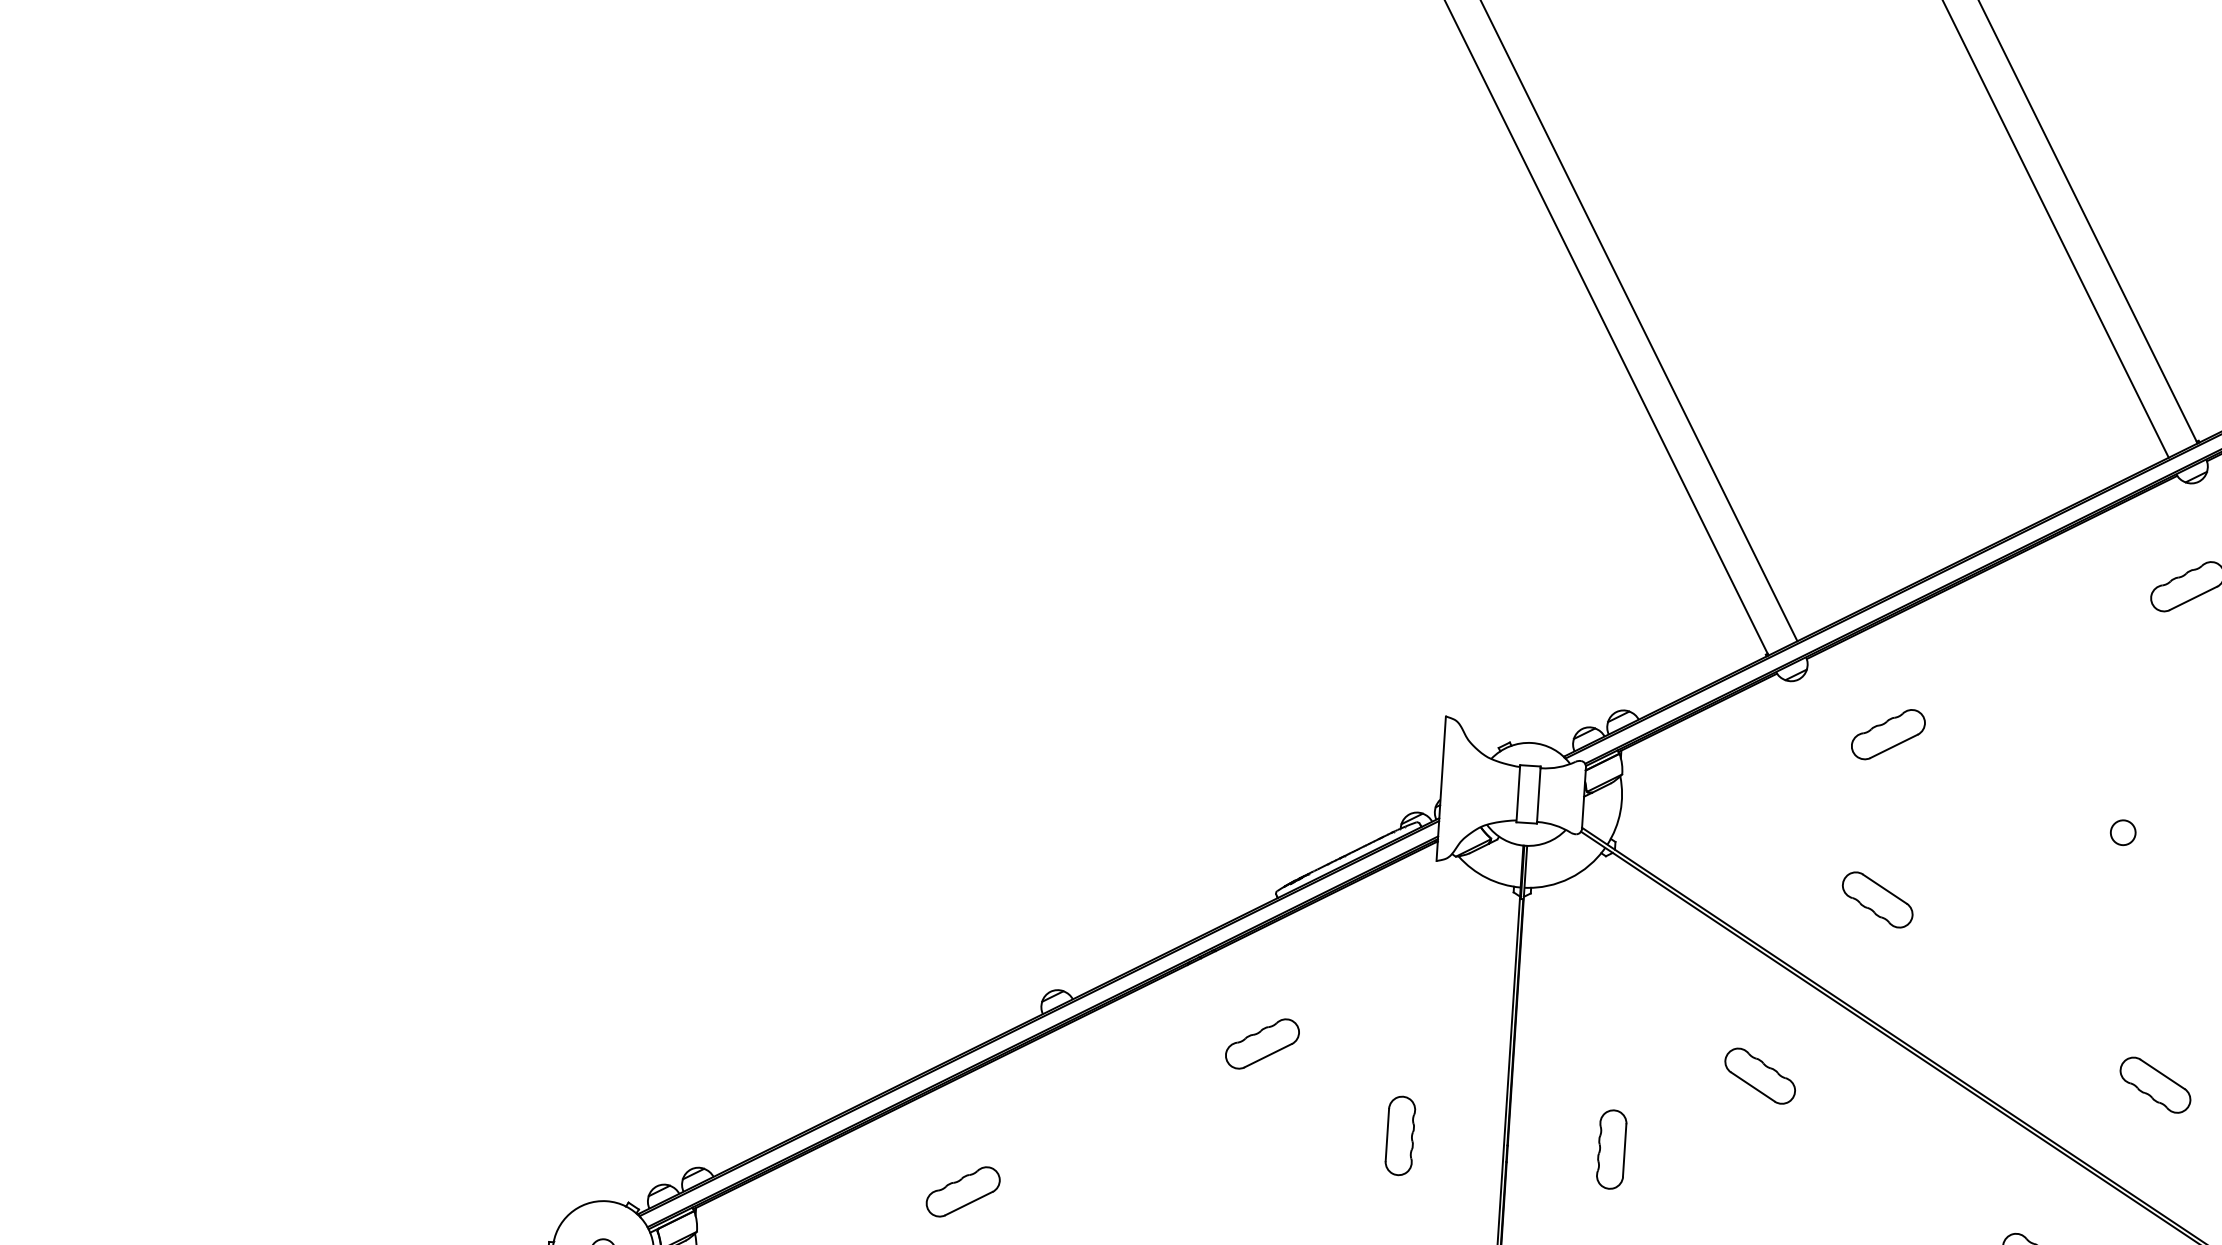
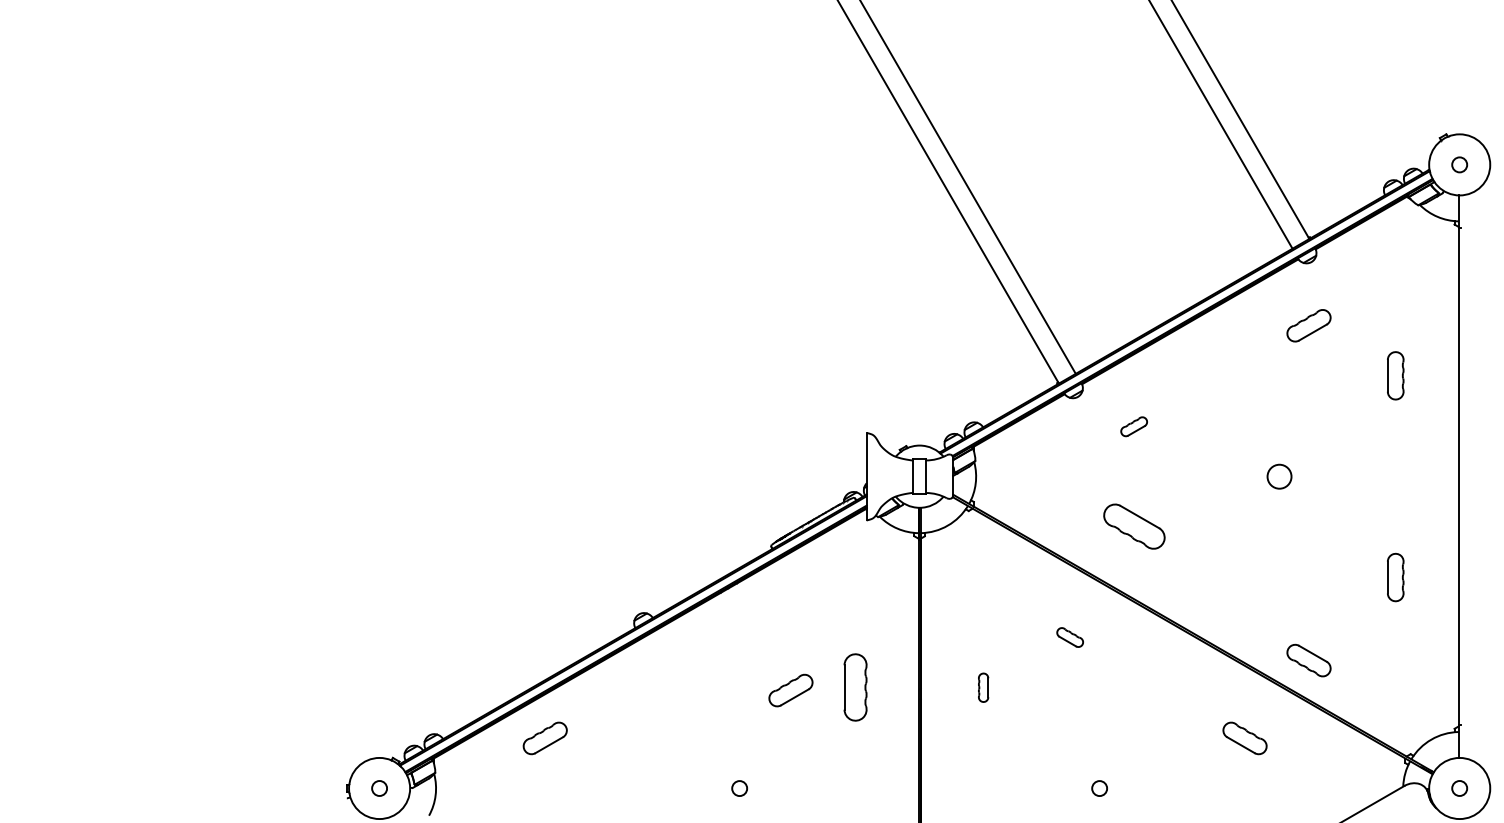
part: (1887, 734) -> (1133, 426), size x0.6
circle: (2122, 832) -> (1279, 476), size x1.6
part: (1876, 899) -> (1133, 526), size x1.4
part: (1261, 1043) -> (790, 690), moved
part: (1758, 1075) -> (1069, 637), size x0.6
part: (2154, 1084) -> (1308, 660), moved
part: (1400, 1135) -> (855, 687), size x1.4
part: (1611, 1149) -> (983, 687), size x0.6
part: (961, 1191) -> (544, 738), moved

